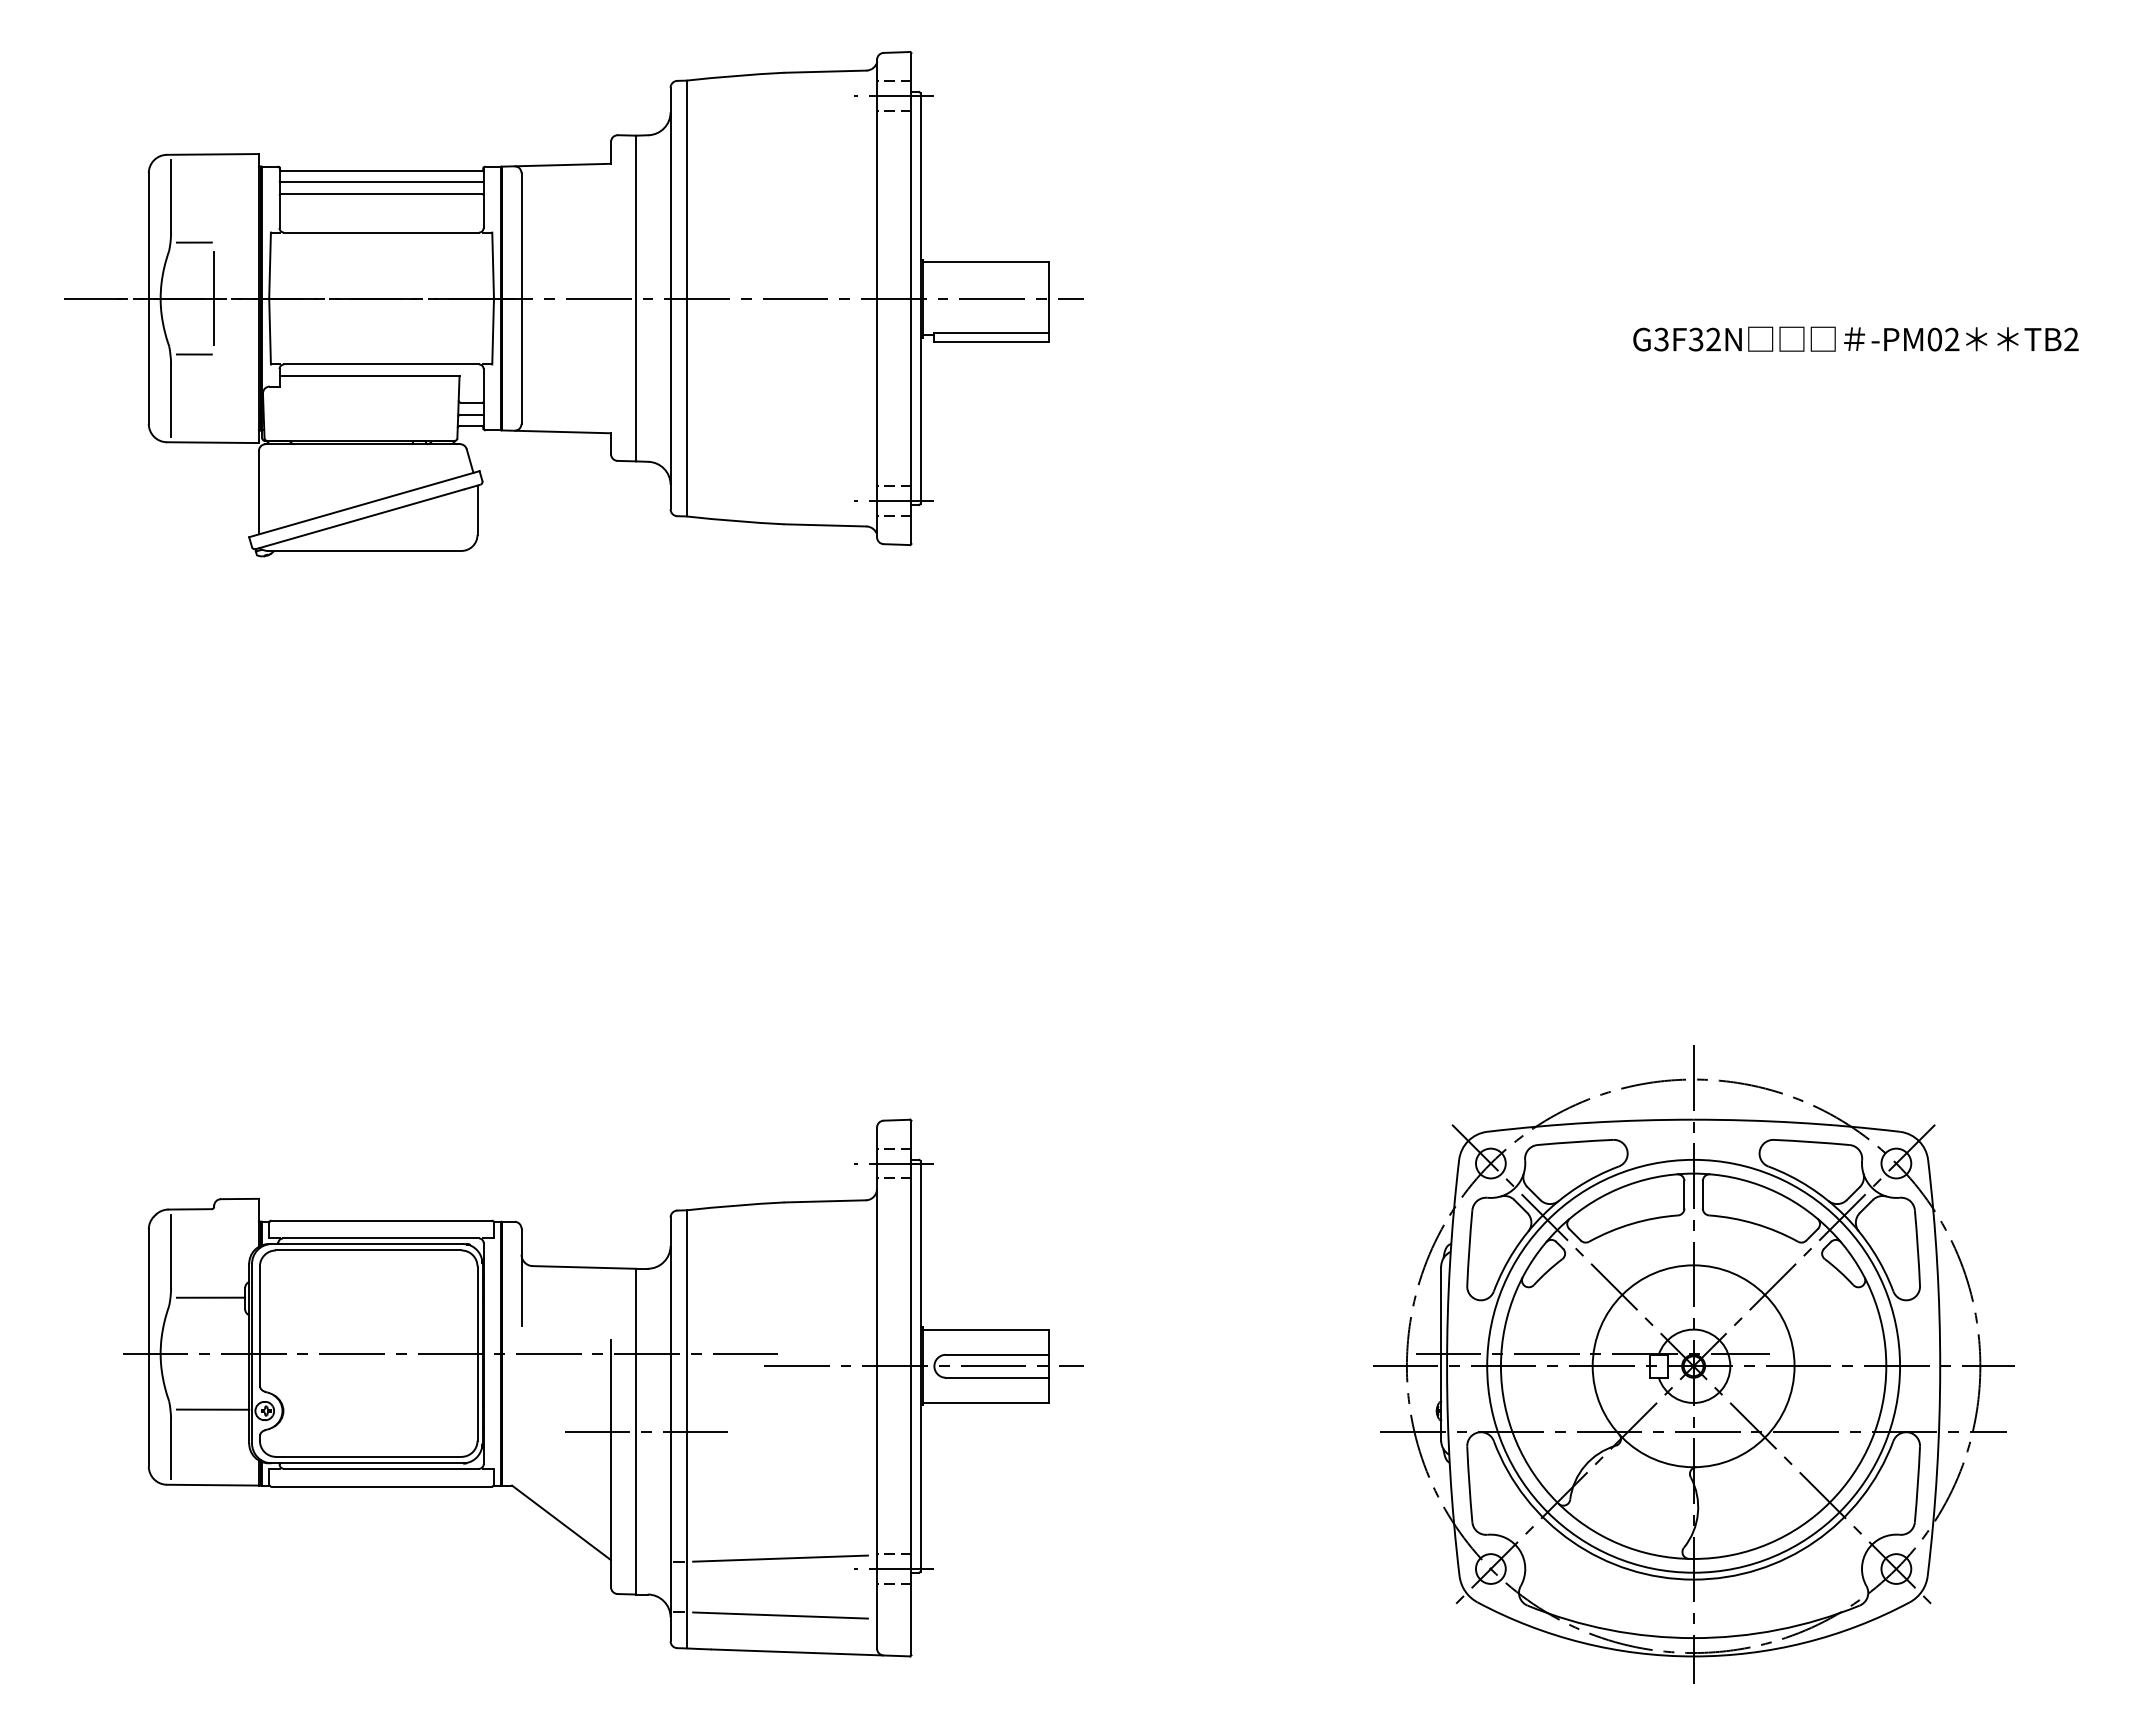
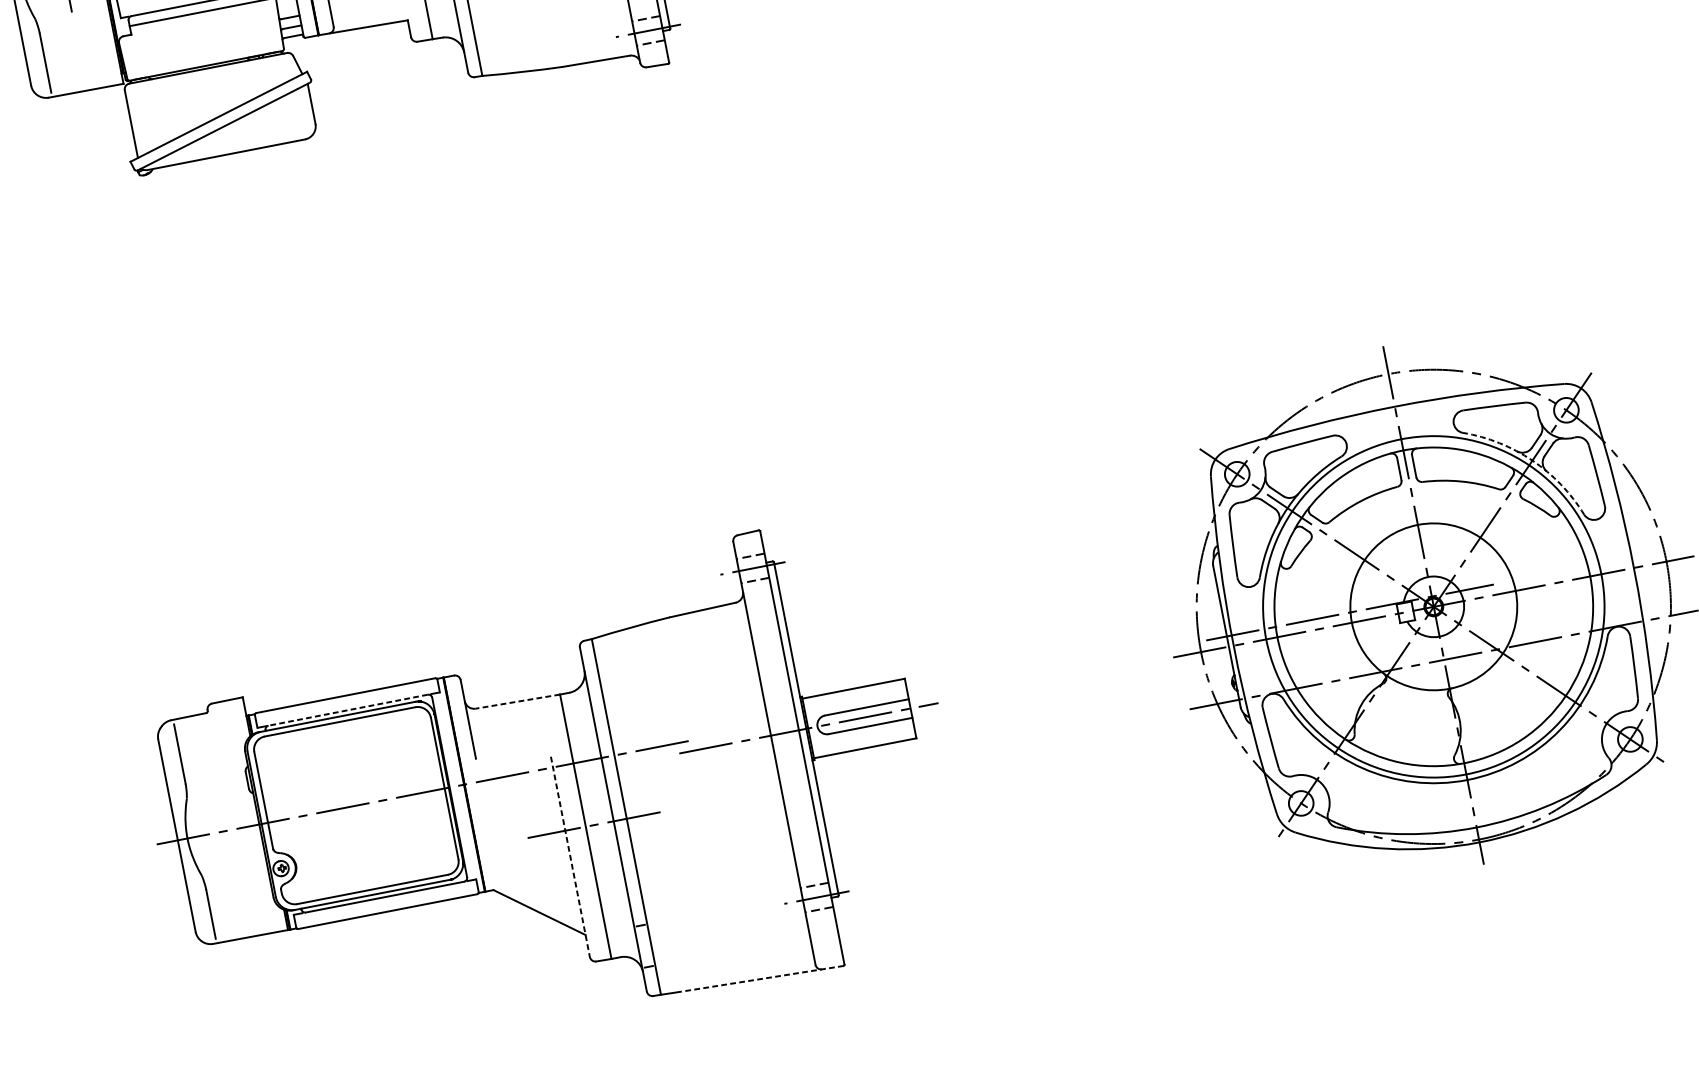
line: (193, 354) -> (56, 22), removed
arc: (1844, 1215) -> (1532, 460), solid -> dashed
line: (380, 1238) -> (347, 710), solid -> dashed
line: (584, 1267) -> (517, 701), solid -> dashed
line: (210, 1297) -> (219, 785), removed
line: (212, 1409) -> (238, 875), removed
line: (610, 1464) -> (570, 857), solid -> dashed
line: (780, 1558) -> (722, 906), removed
line: (780, 1615) -> (731, 953), removed
line: (810, 1652) -> (762, 978), solid -> dashed

